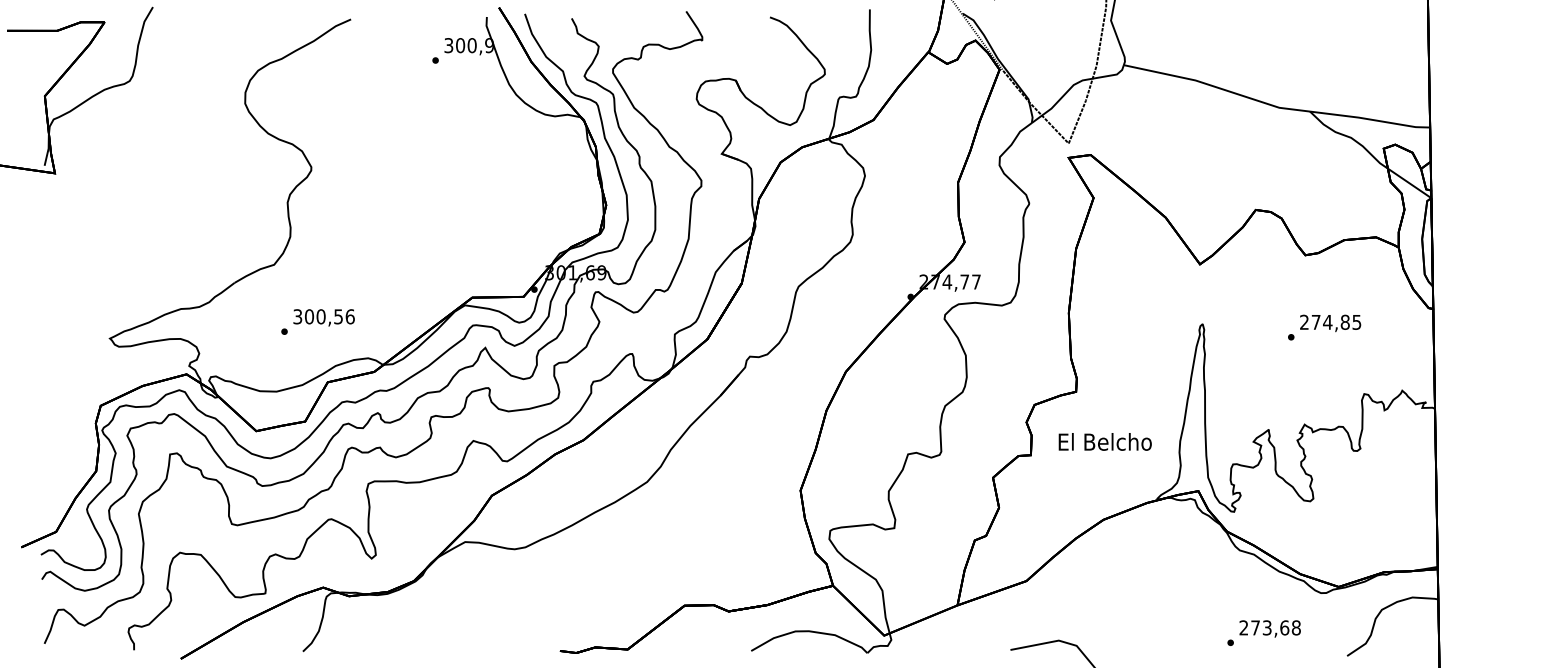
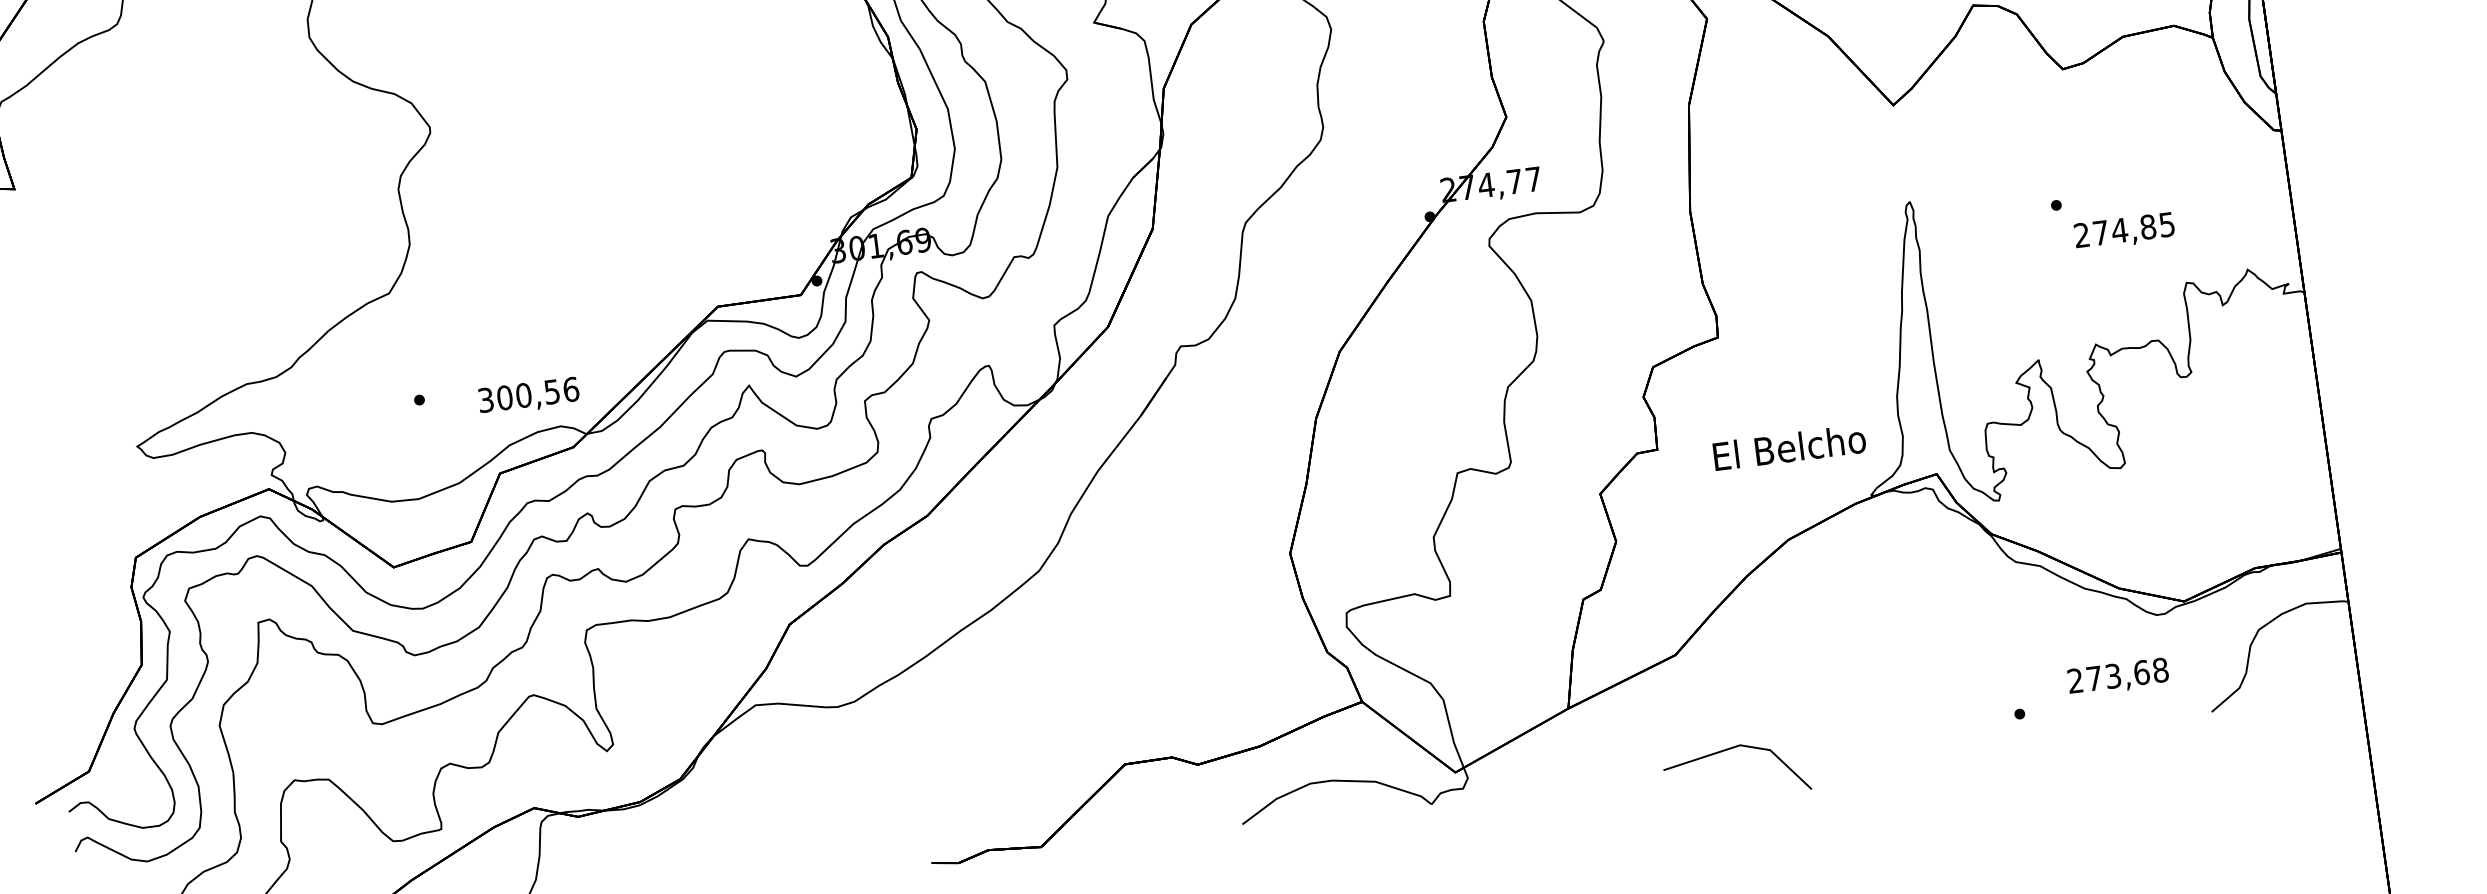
text: (323, 317) -> (527, 396), moved
text: (1330, 323) -> (2124, 231), moved
text: (1104, 441) -> (1788, 447), moved
text: (1269, 628) -> (2117, 676), moved

